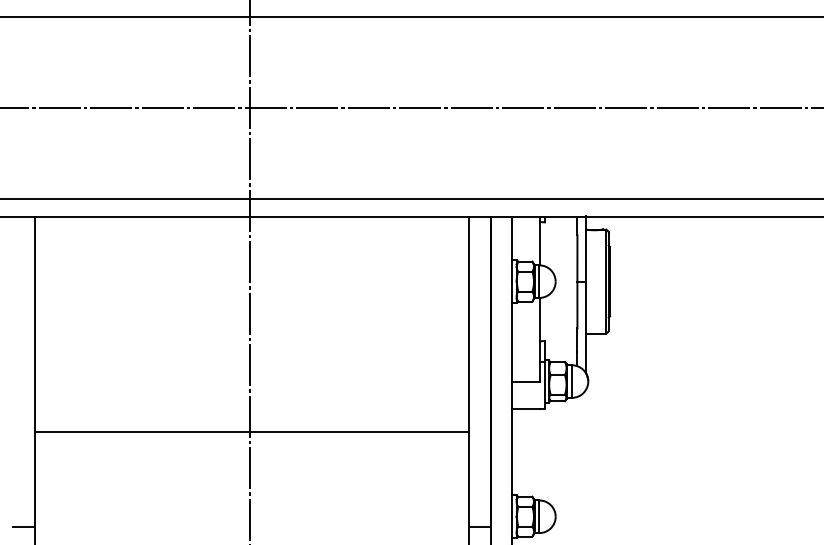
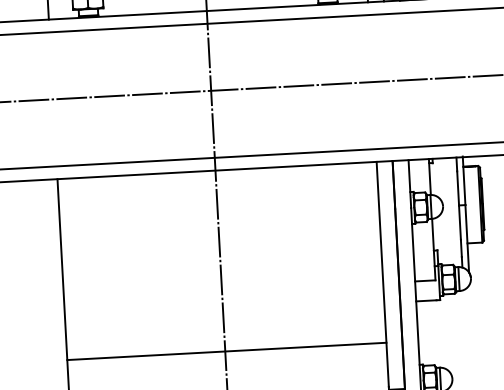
line: (251, 431) -> (226, 351), moved

